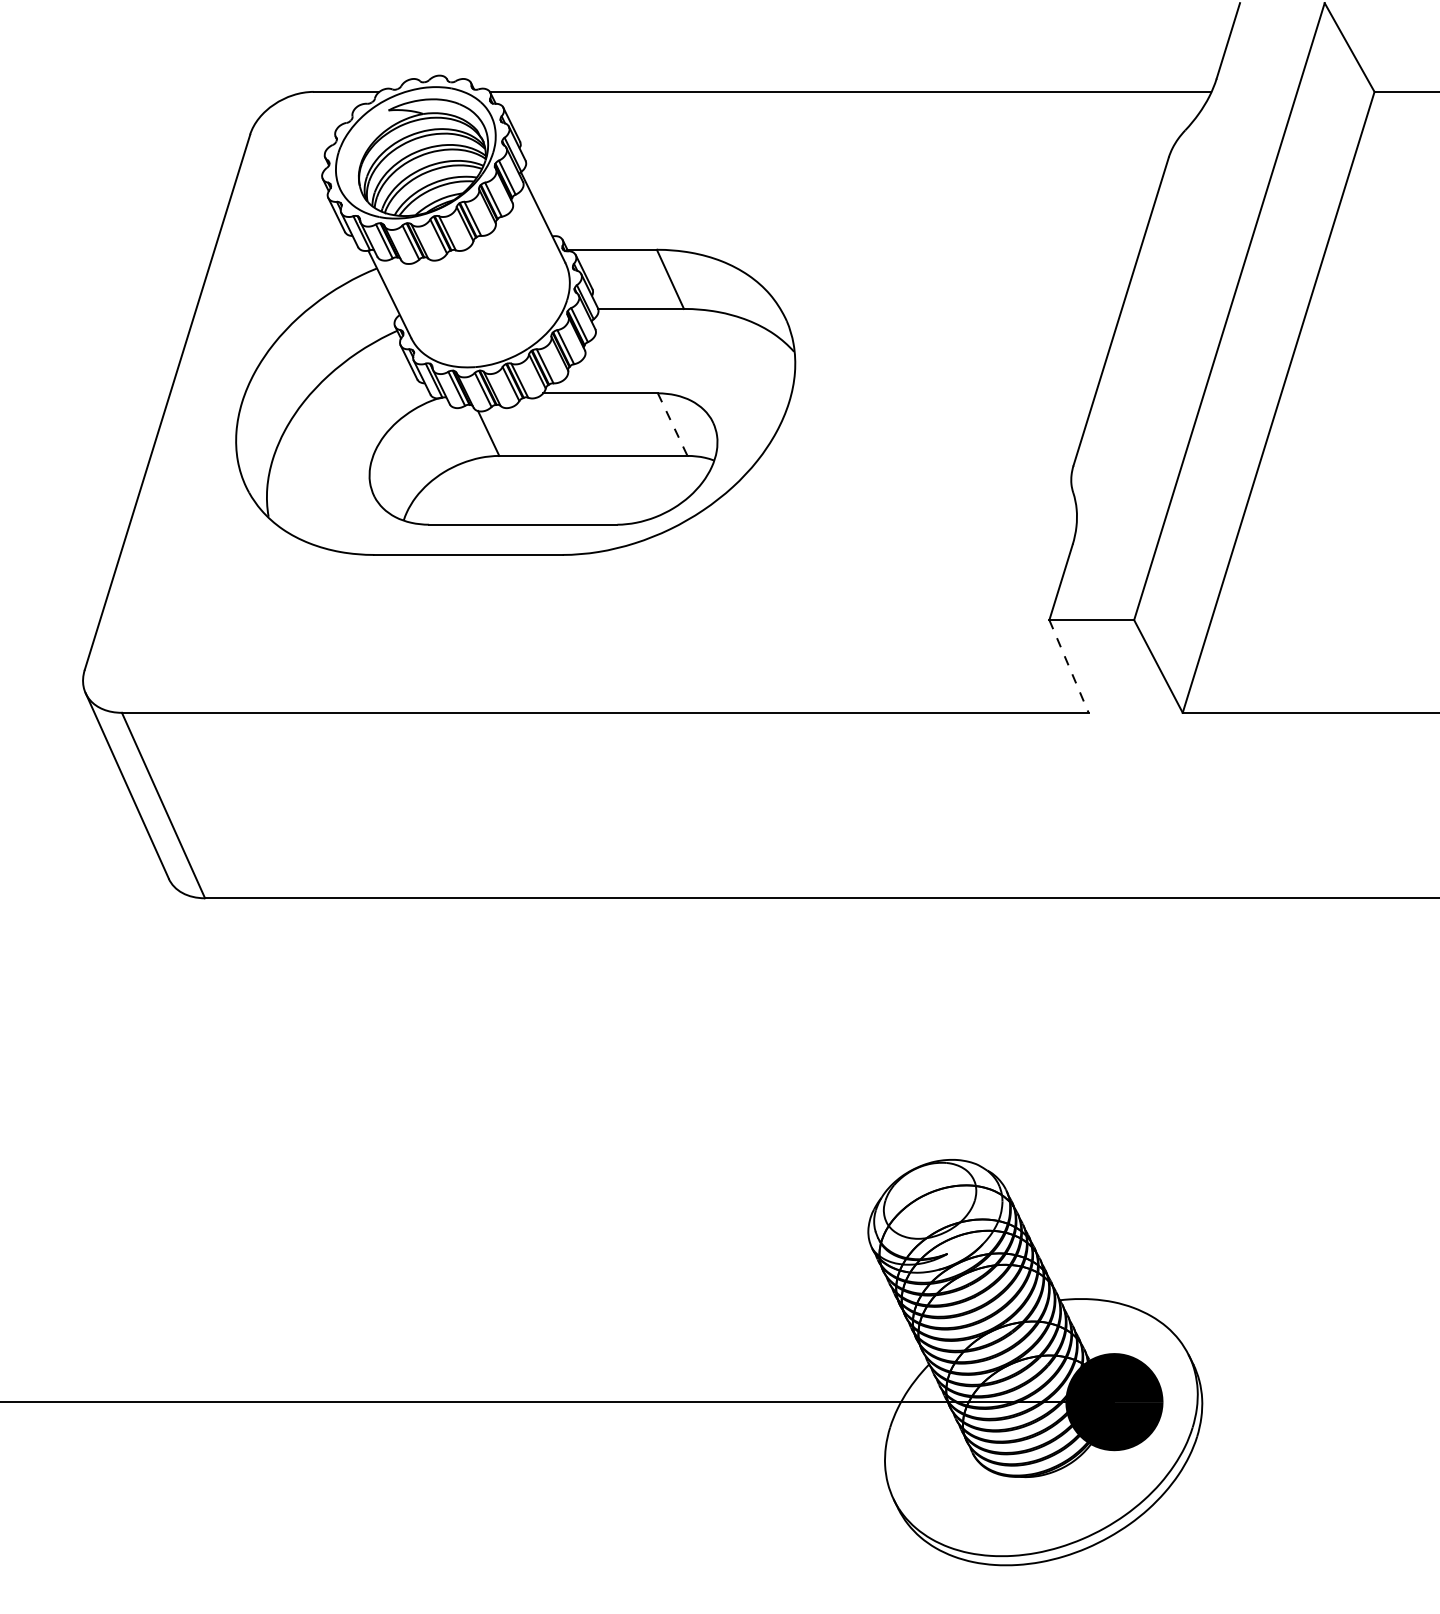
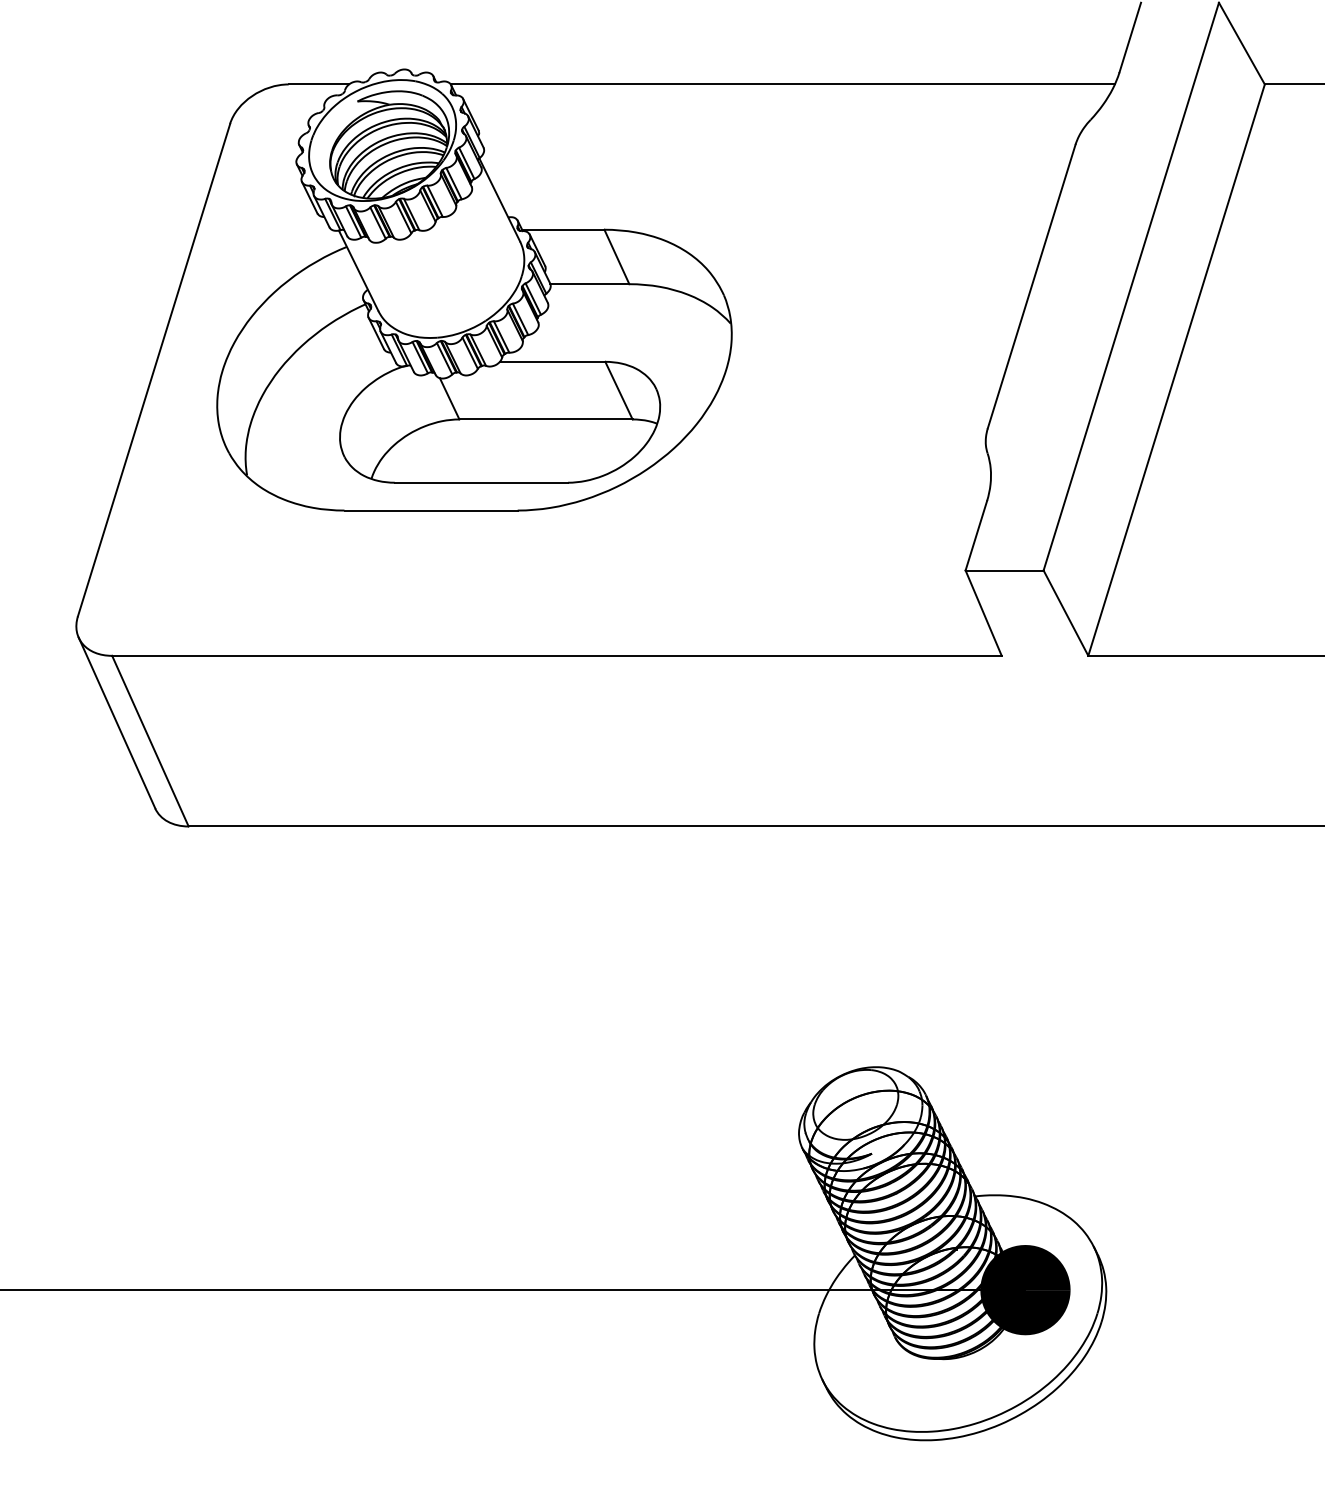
line: (672, 424) -> (618, 390), dashed -> solid
line: (1068, 666) -> (983, 613), dashed -> solid

